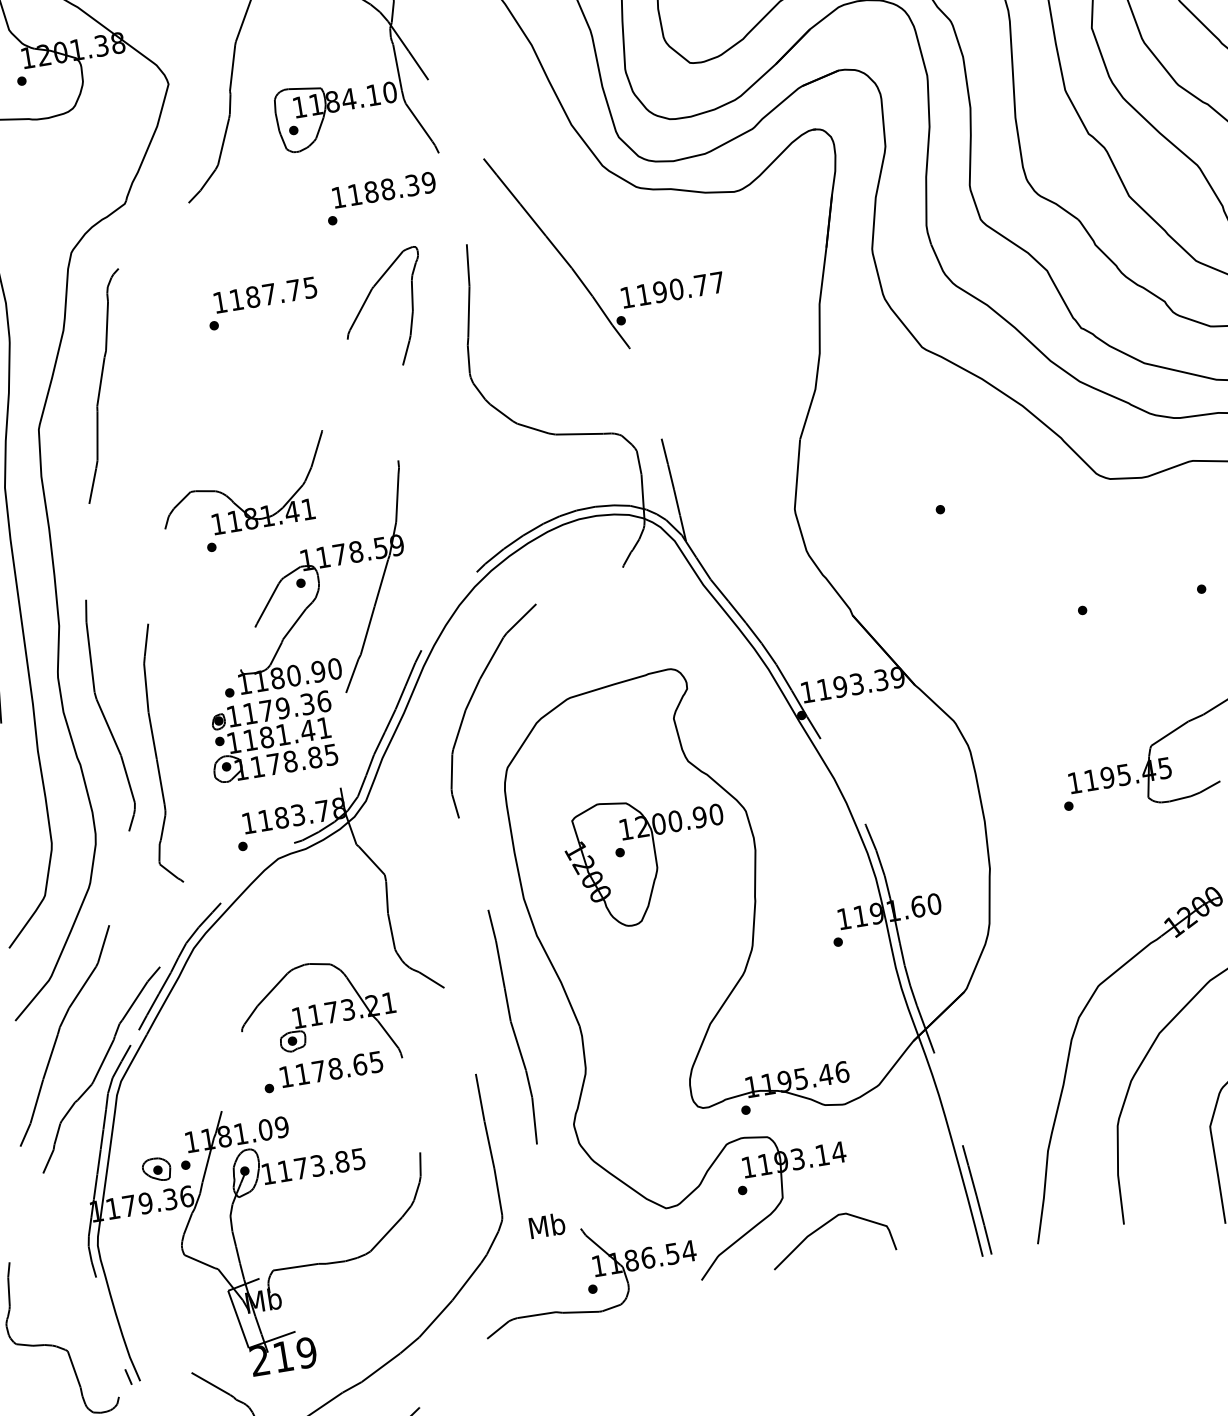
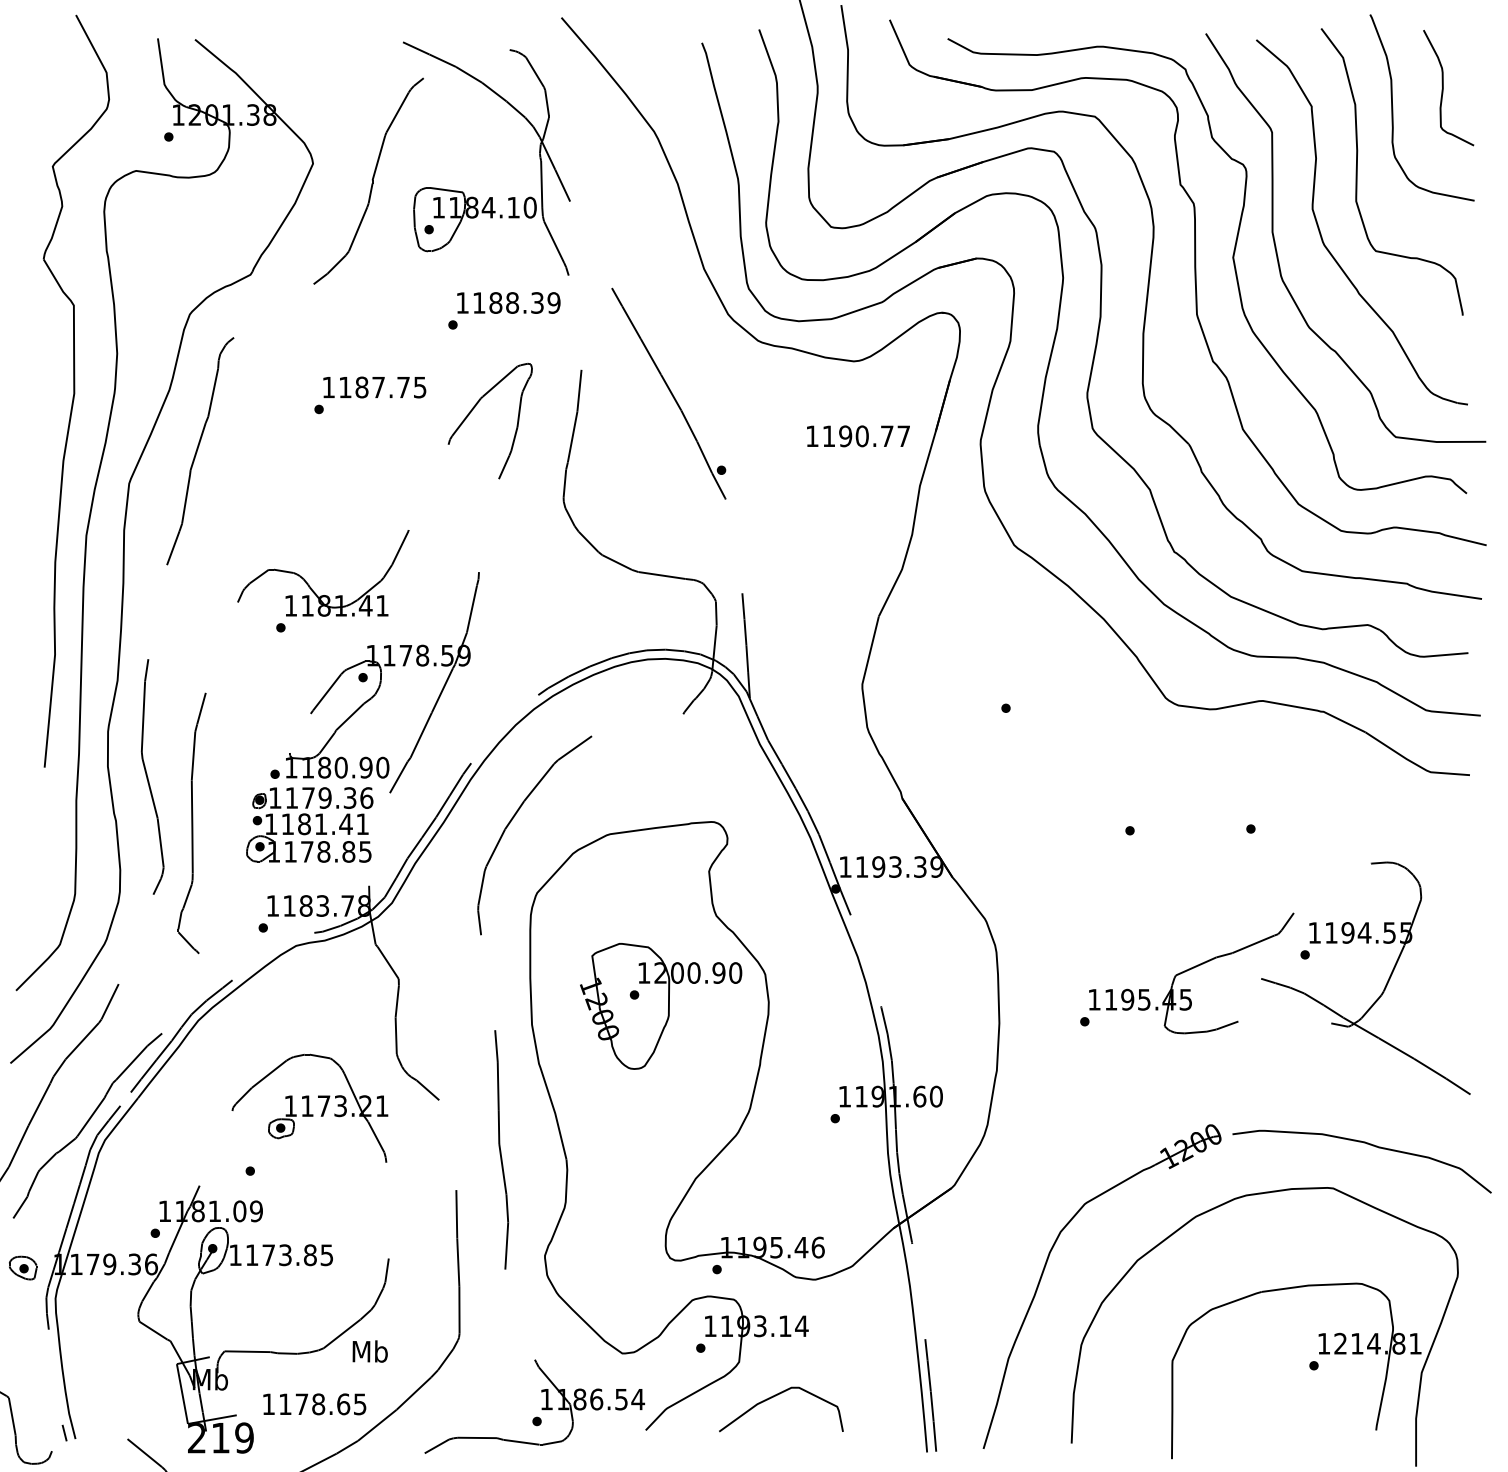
text: (672, 290) -> (858, 436), moved
text: (331, 1069) -> (314, 1404), moved
part: (157, 1169) -> (23, 1267), moved
text: (546, 1225) -> (369, 1351), moved

